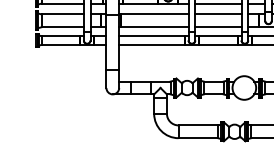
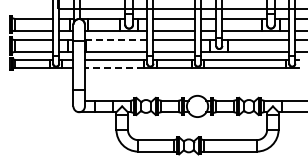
line: (154, 14) -> (116, 40), solid -> dashed
line: (152, 44) -> (114, 67), solid -> dashed

